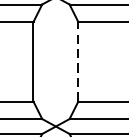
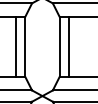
line: (20, 61) -> (15, 46), added
line: (78, 61) -> (59, 46), dashed -> solid
line: (91, 61) -> (69, 46), added

